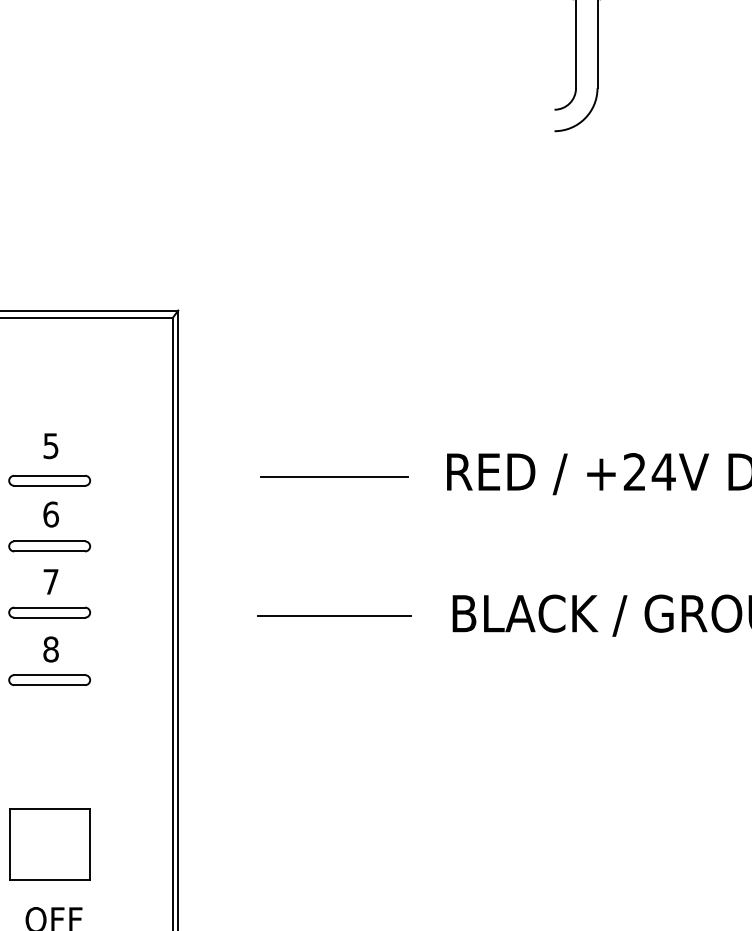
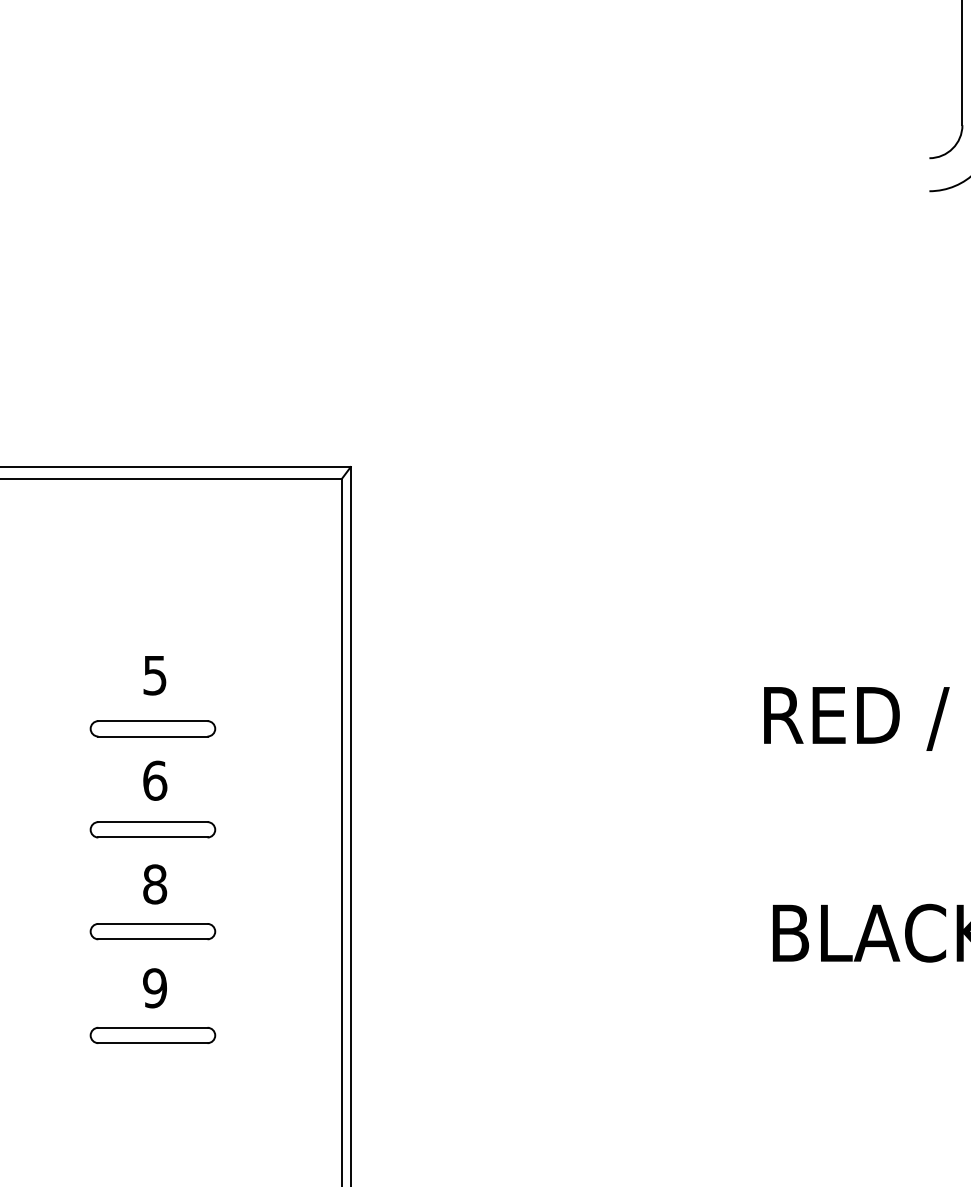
line: (334, 477) -> (590, 723), removed
text: (50, 581) -> (154, 883), 7 -> 8
line: (334, 616) -> (590, 937), removed
text: (50, 649) -> (154, 988), 8 -> 9

